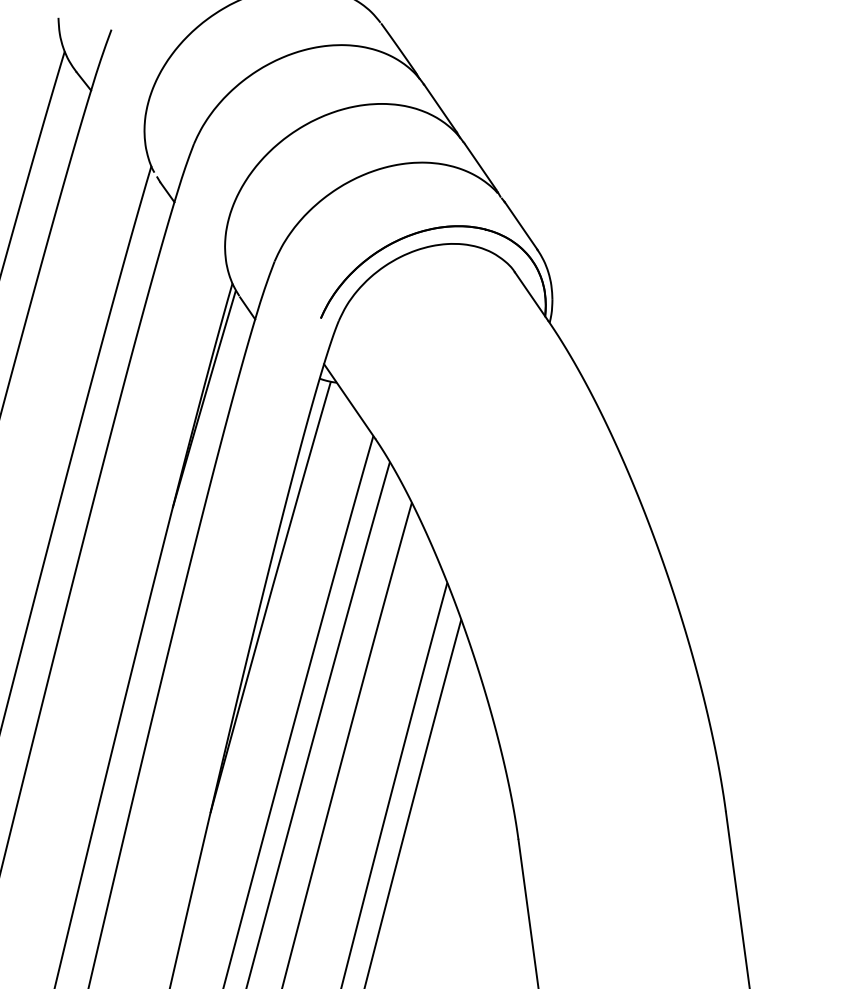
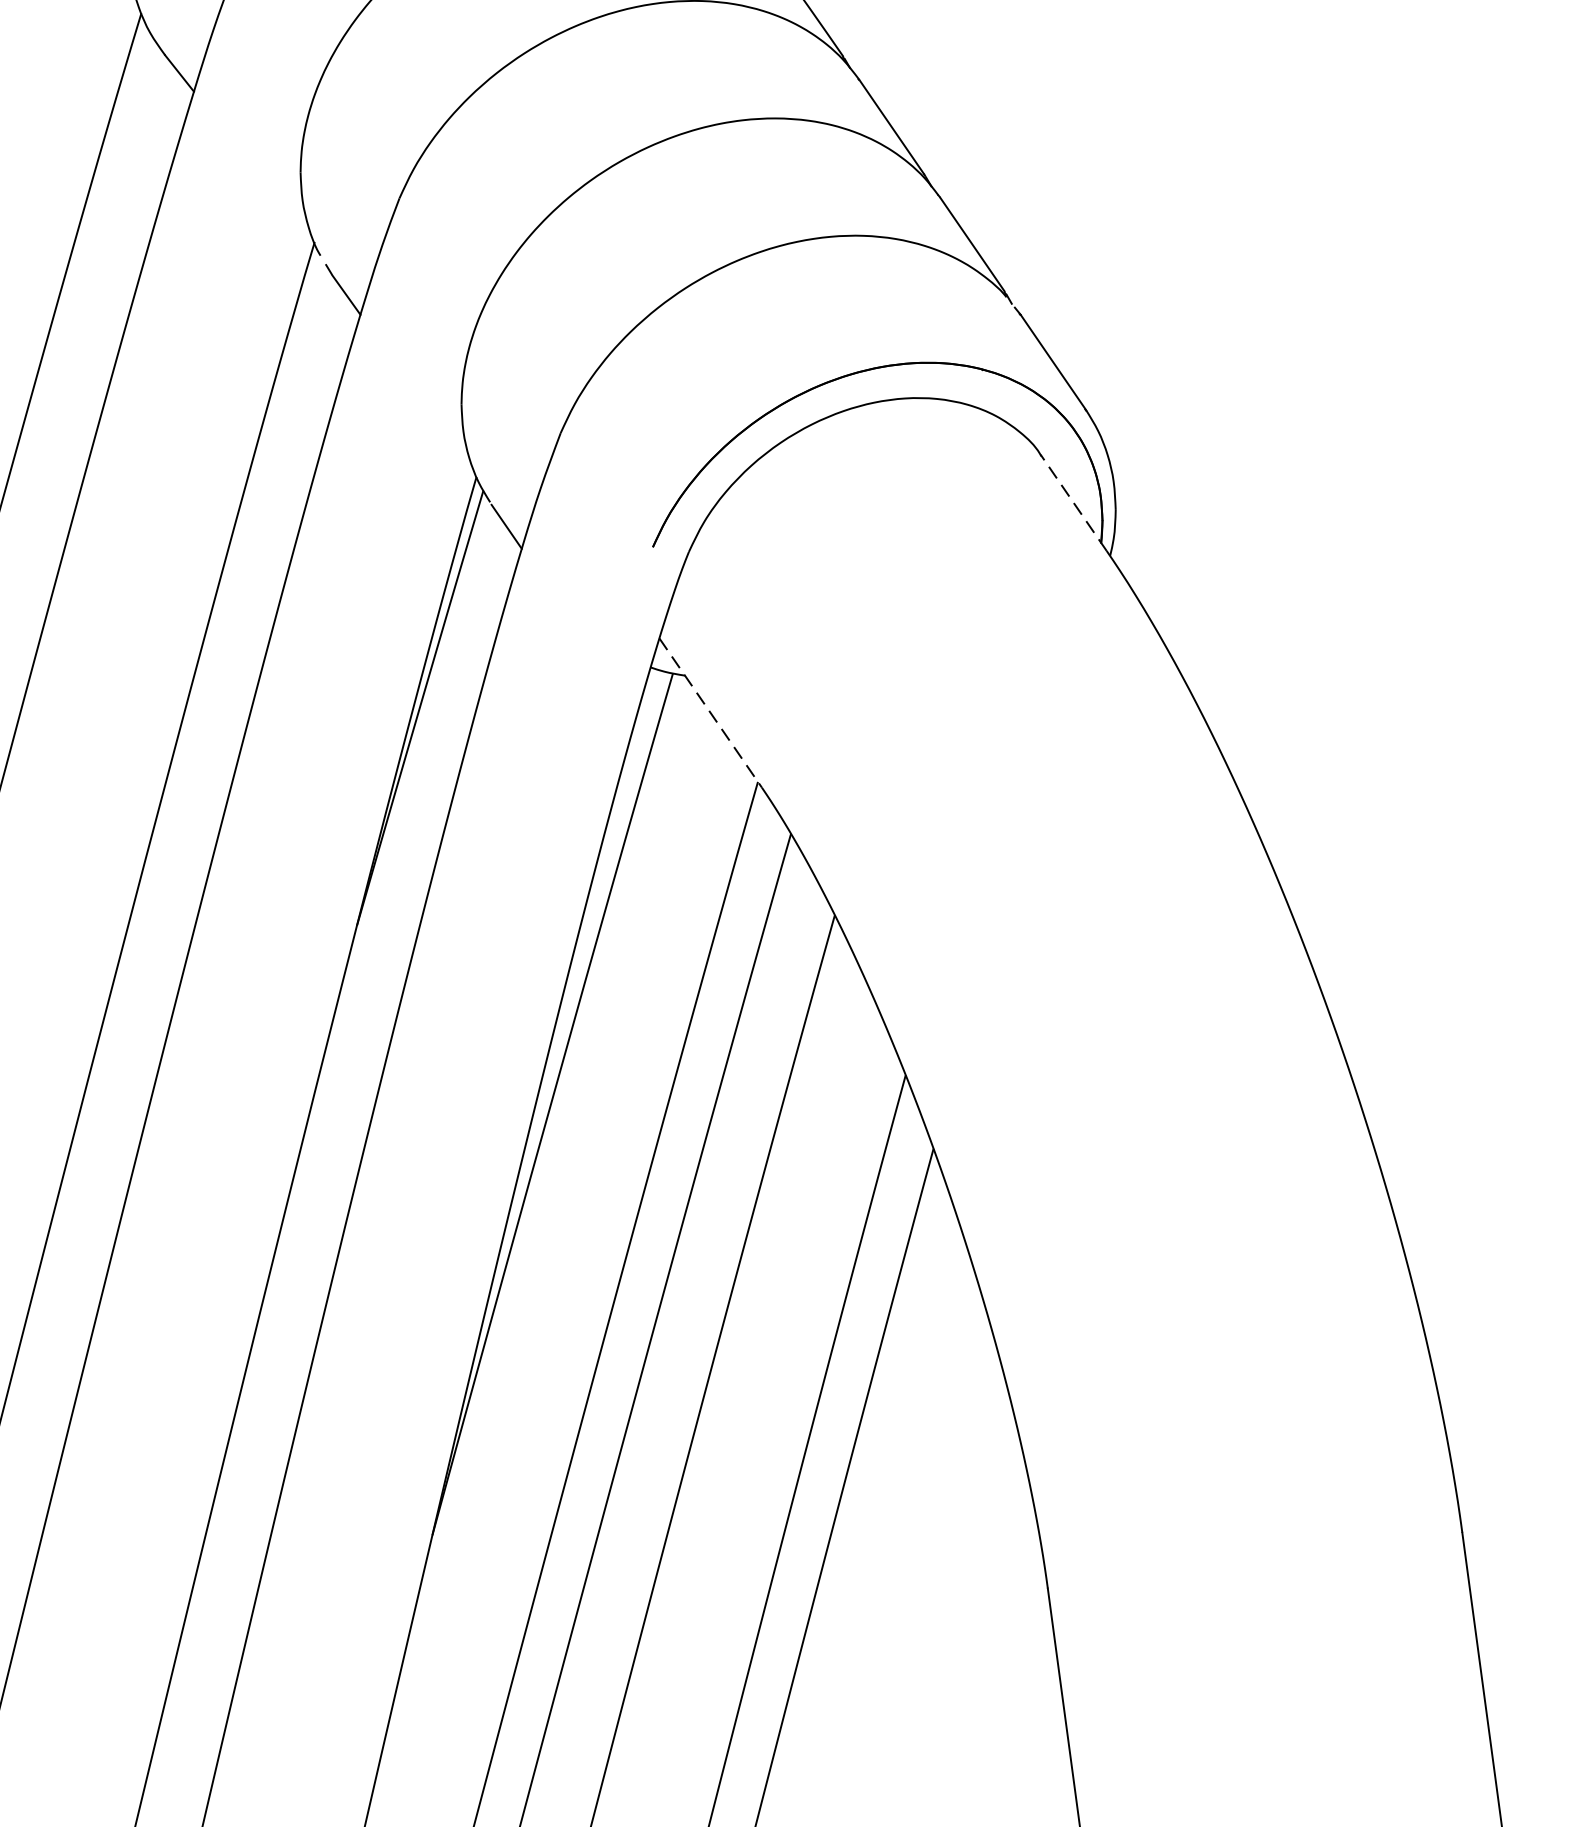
line: (531, 295) -> (1073, 501), solid -> dashed
line: (350, 401) -> (712, 712), solid -> dashed

